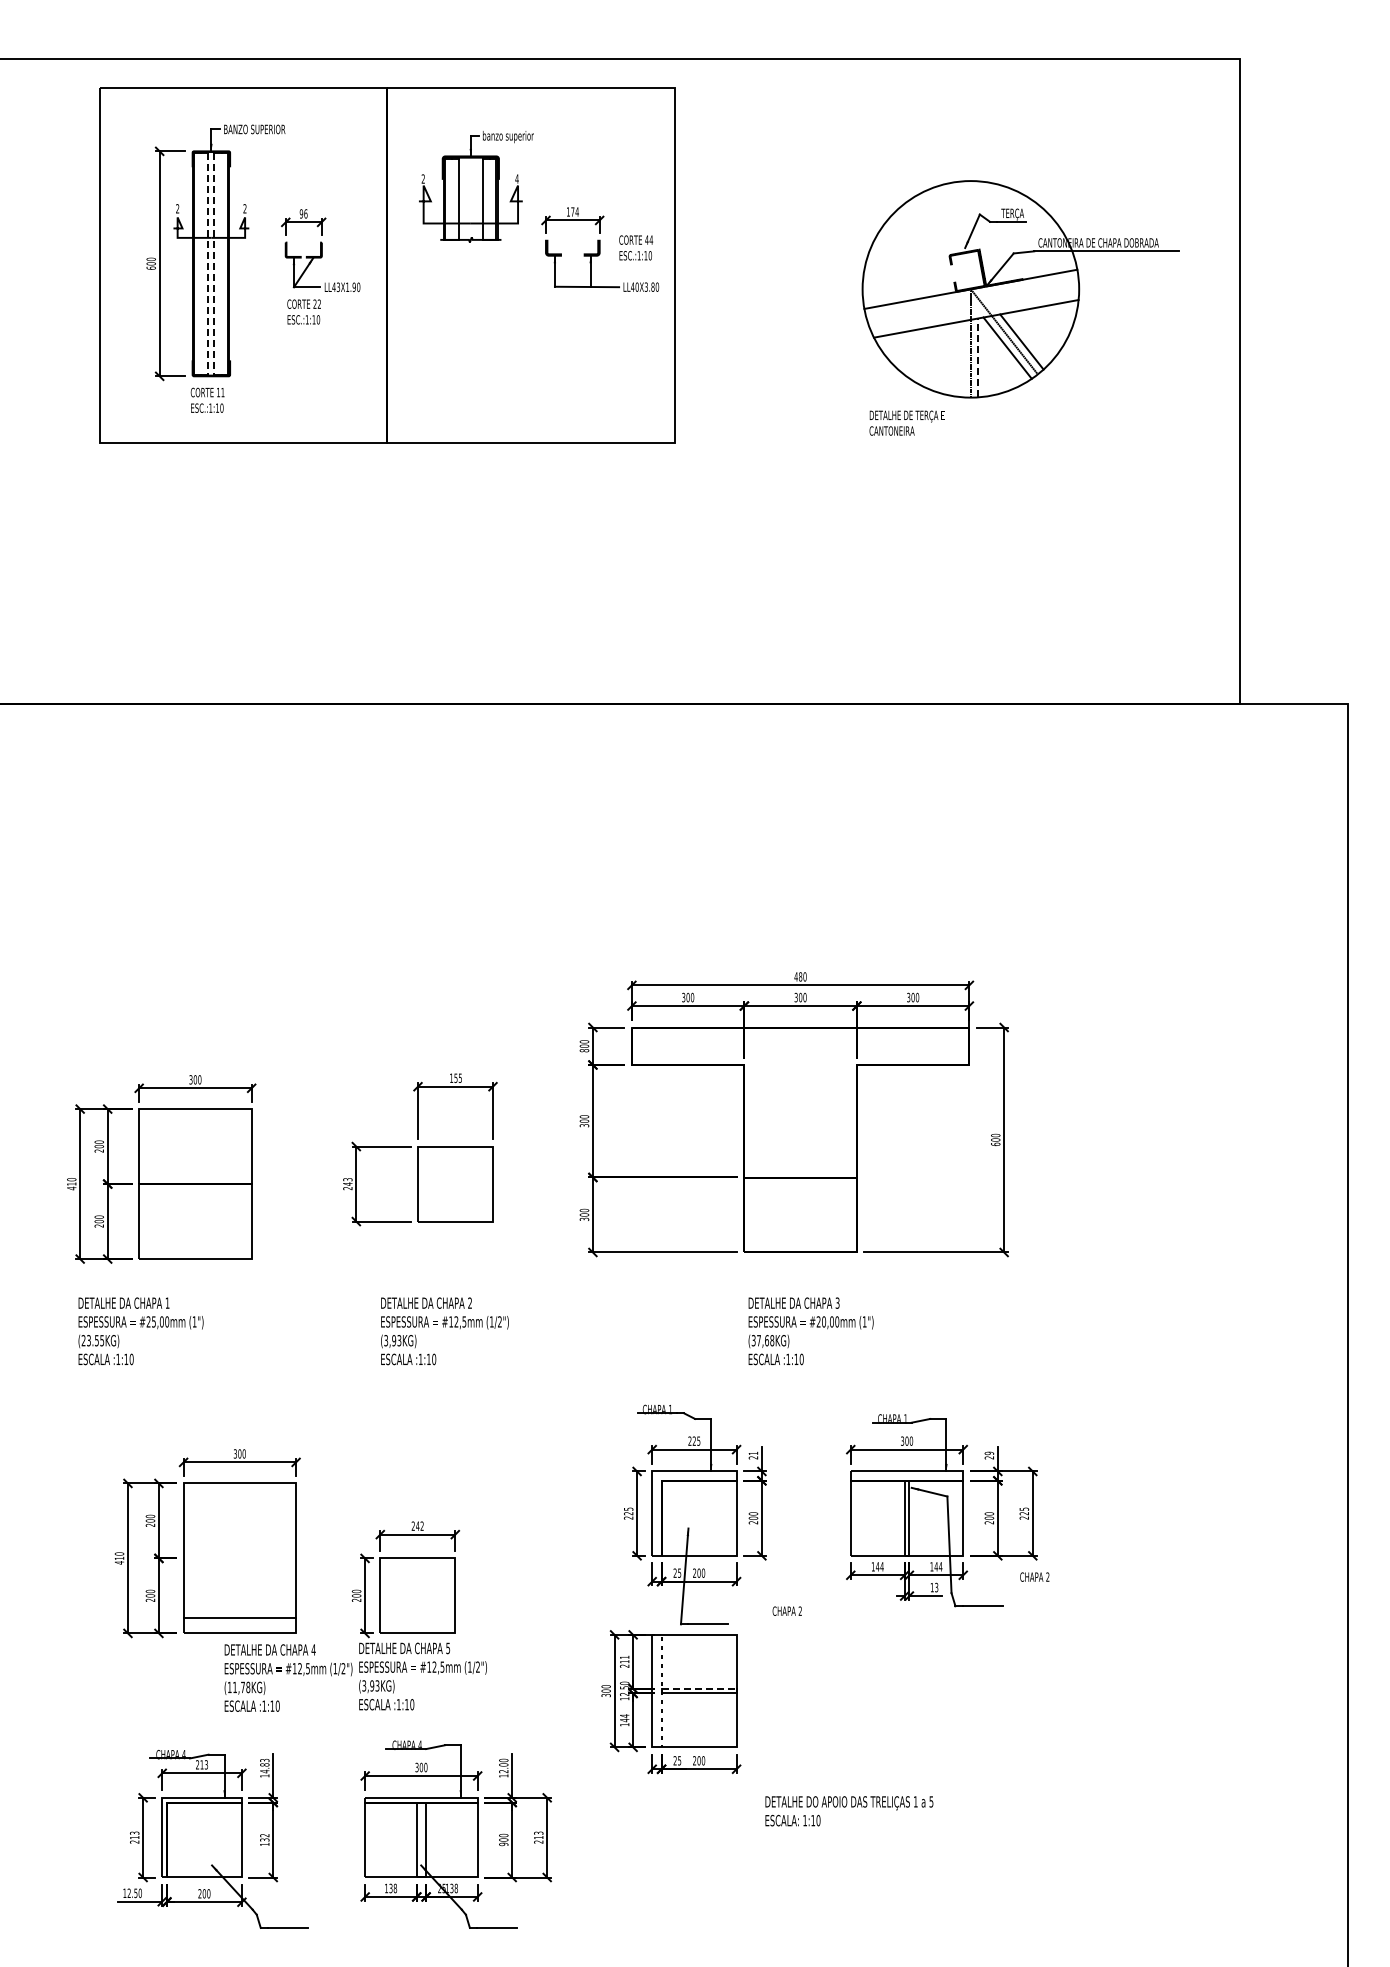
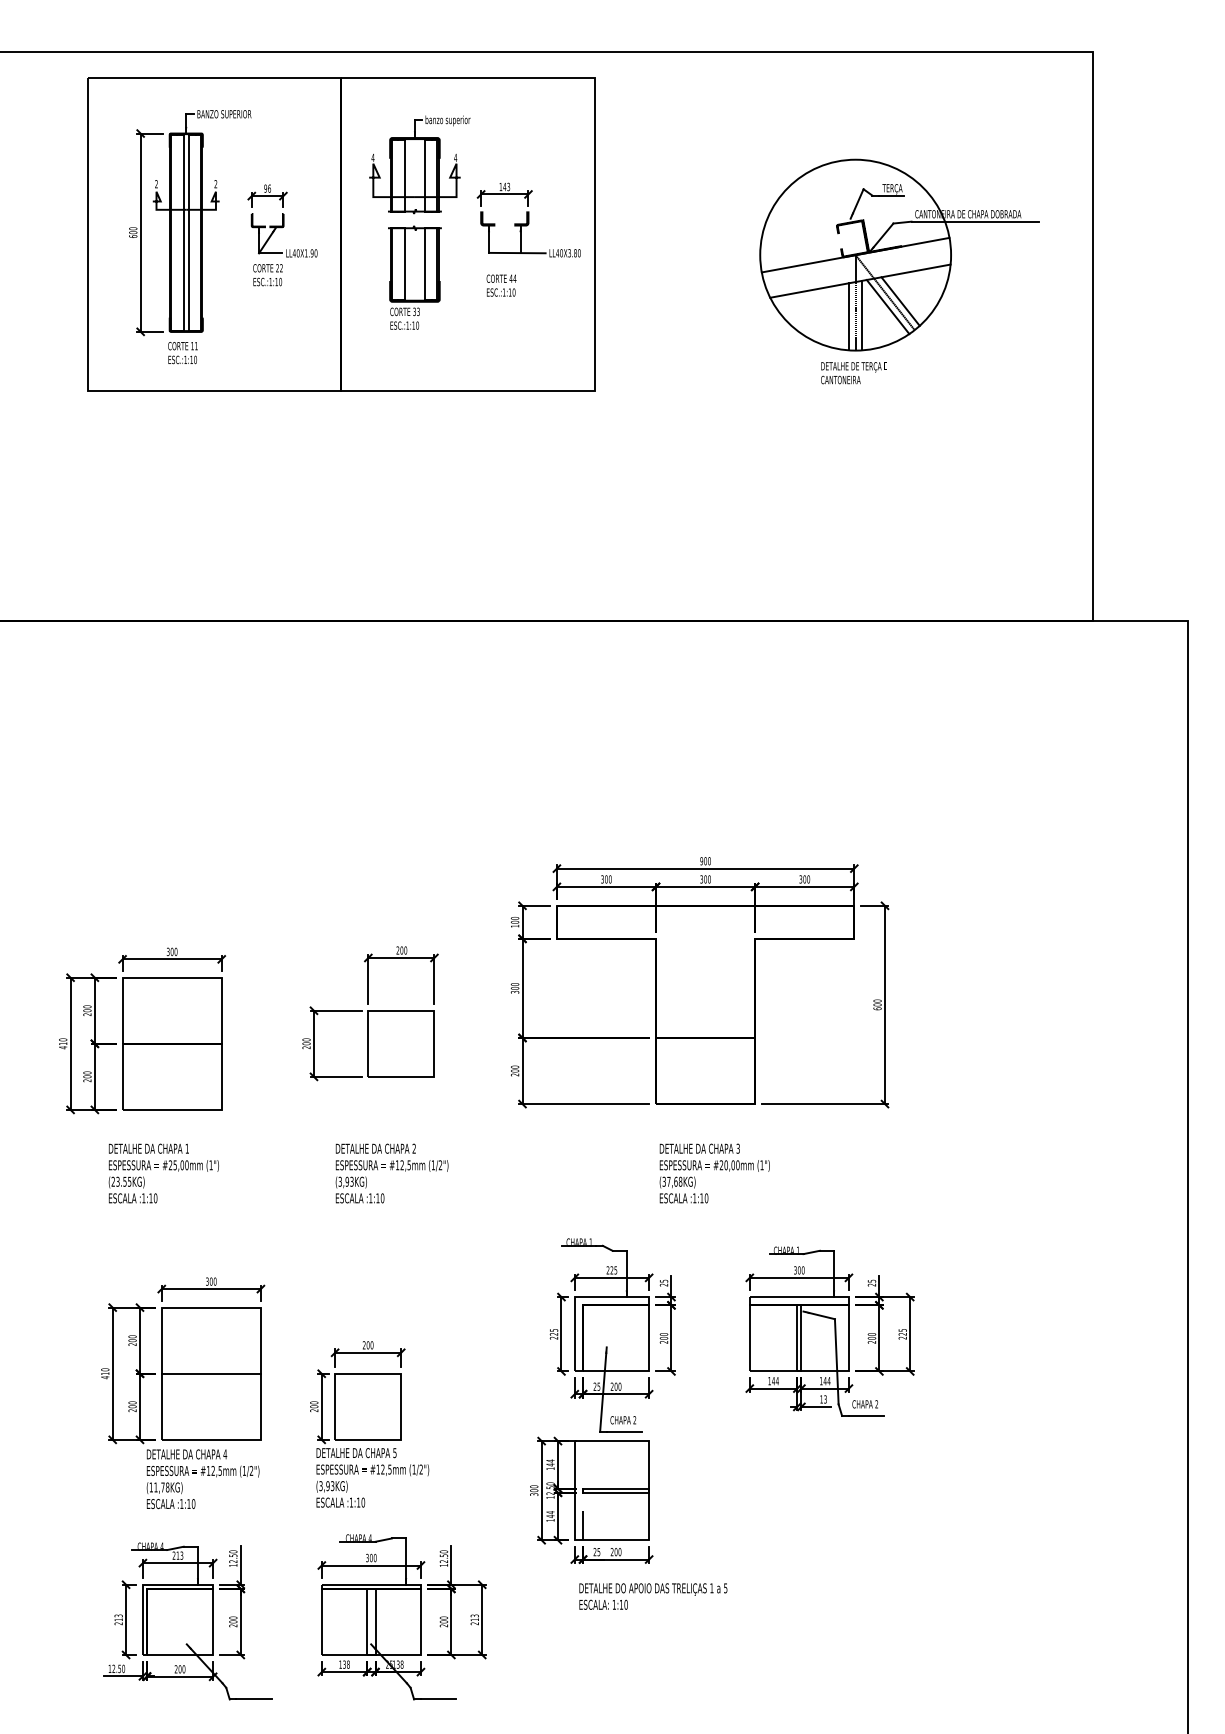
text: (423, 178) -> (373, 157), 2 -> 4
text: (574, 211) -> (506, 186), 174 -> 143
text: (636, 247) -> (501, 285), moved
line: (208, 264) -> (183, 233), dashed -> solid
line: (214, 264) -> (188, 233), dashed -> solid
text: (338, 286) -> (298, 252), LL43X1.90 -> LL40X1.90
part: (470, 314) -> (414, 277), added
line: (978, 357) -> (862, 315), dashed -> solid
line: (963, 359) -> (849, 317), added
text: (906, 422) -> (853, 372), moved
text: (798, 976) -> (703, 860), 480 -> 900
text: (584, 1050) -> (515, 926), 800 -> 100
text: (456, 1077) -> (402, 949), 155 -> 200
text: (347, 1181) -> (306, 1041), 243 -> 200
text: (584, 1218) -> (515, 1074), 300 -> 200
text: (140, 1331) -> (163, 1173), moved
text: (753, 1453) -> (664, 1281), 21 -> 25
text: (988, 1453) -> (871, 1281), 29 -> 25
text: (419, 1525) -> (369, 1344), 242 -> 200
text: (1034, 1576) -> (865, 1403), moved
text: (786, 1610) -> (622, 1419), moved
line: (239, 1618) -> (211, 1373), moved
text: (624, 1661) -> (550, 1464), 211 -> 144
text: (288, 1677) -> (203, 1478), moved
line: (699, 1688) -> (616, 1488), dashed -> solid
text: (503, 1764) -> (443, 1555), 12.00 -> 12.50
text: (264, 1765) -> (233, 1556), 14.83 -> 12.50
text: (849, 1811) -> (653, 1596), moved
text: (264, 1839) -> (233, 1621), 132 -> 200
text: (503, 1844) -> (443, 1625), 900 -> 200

